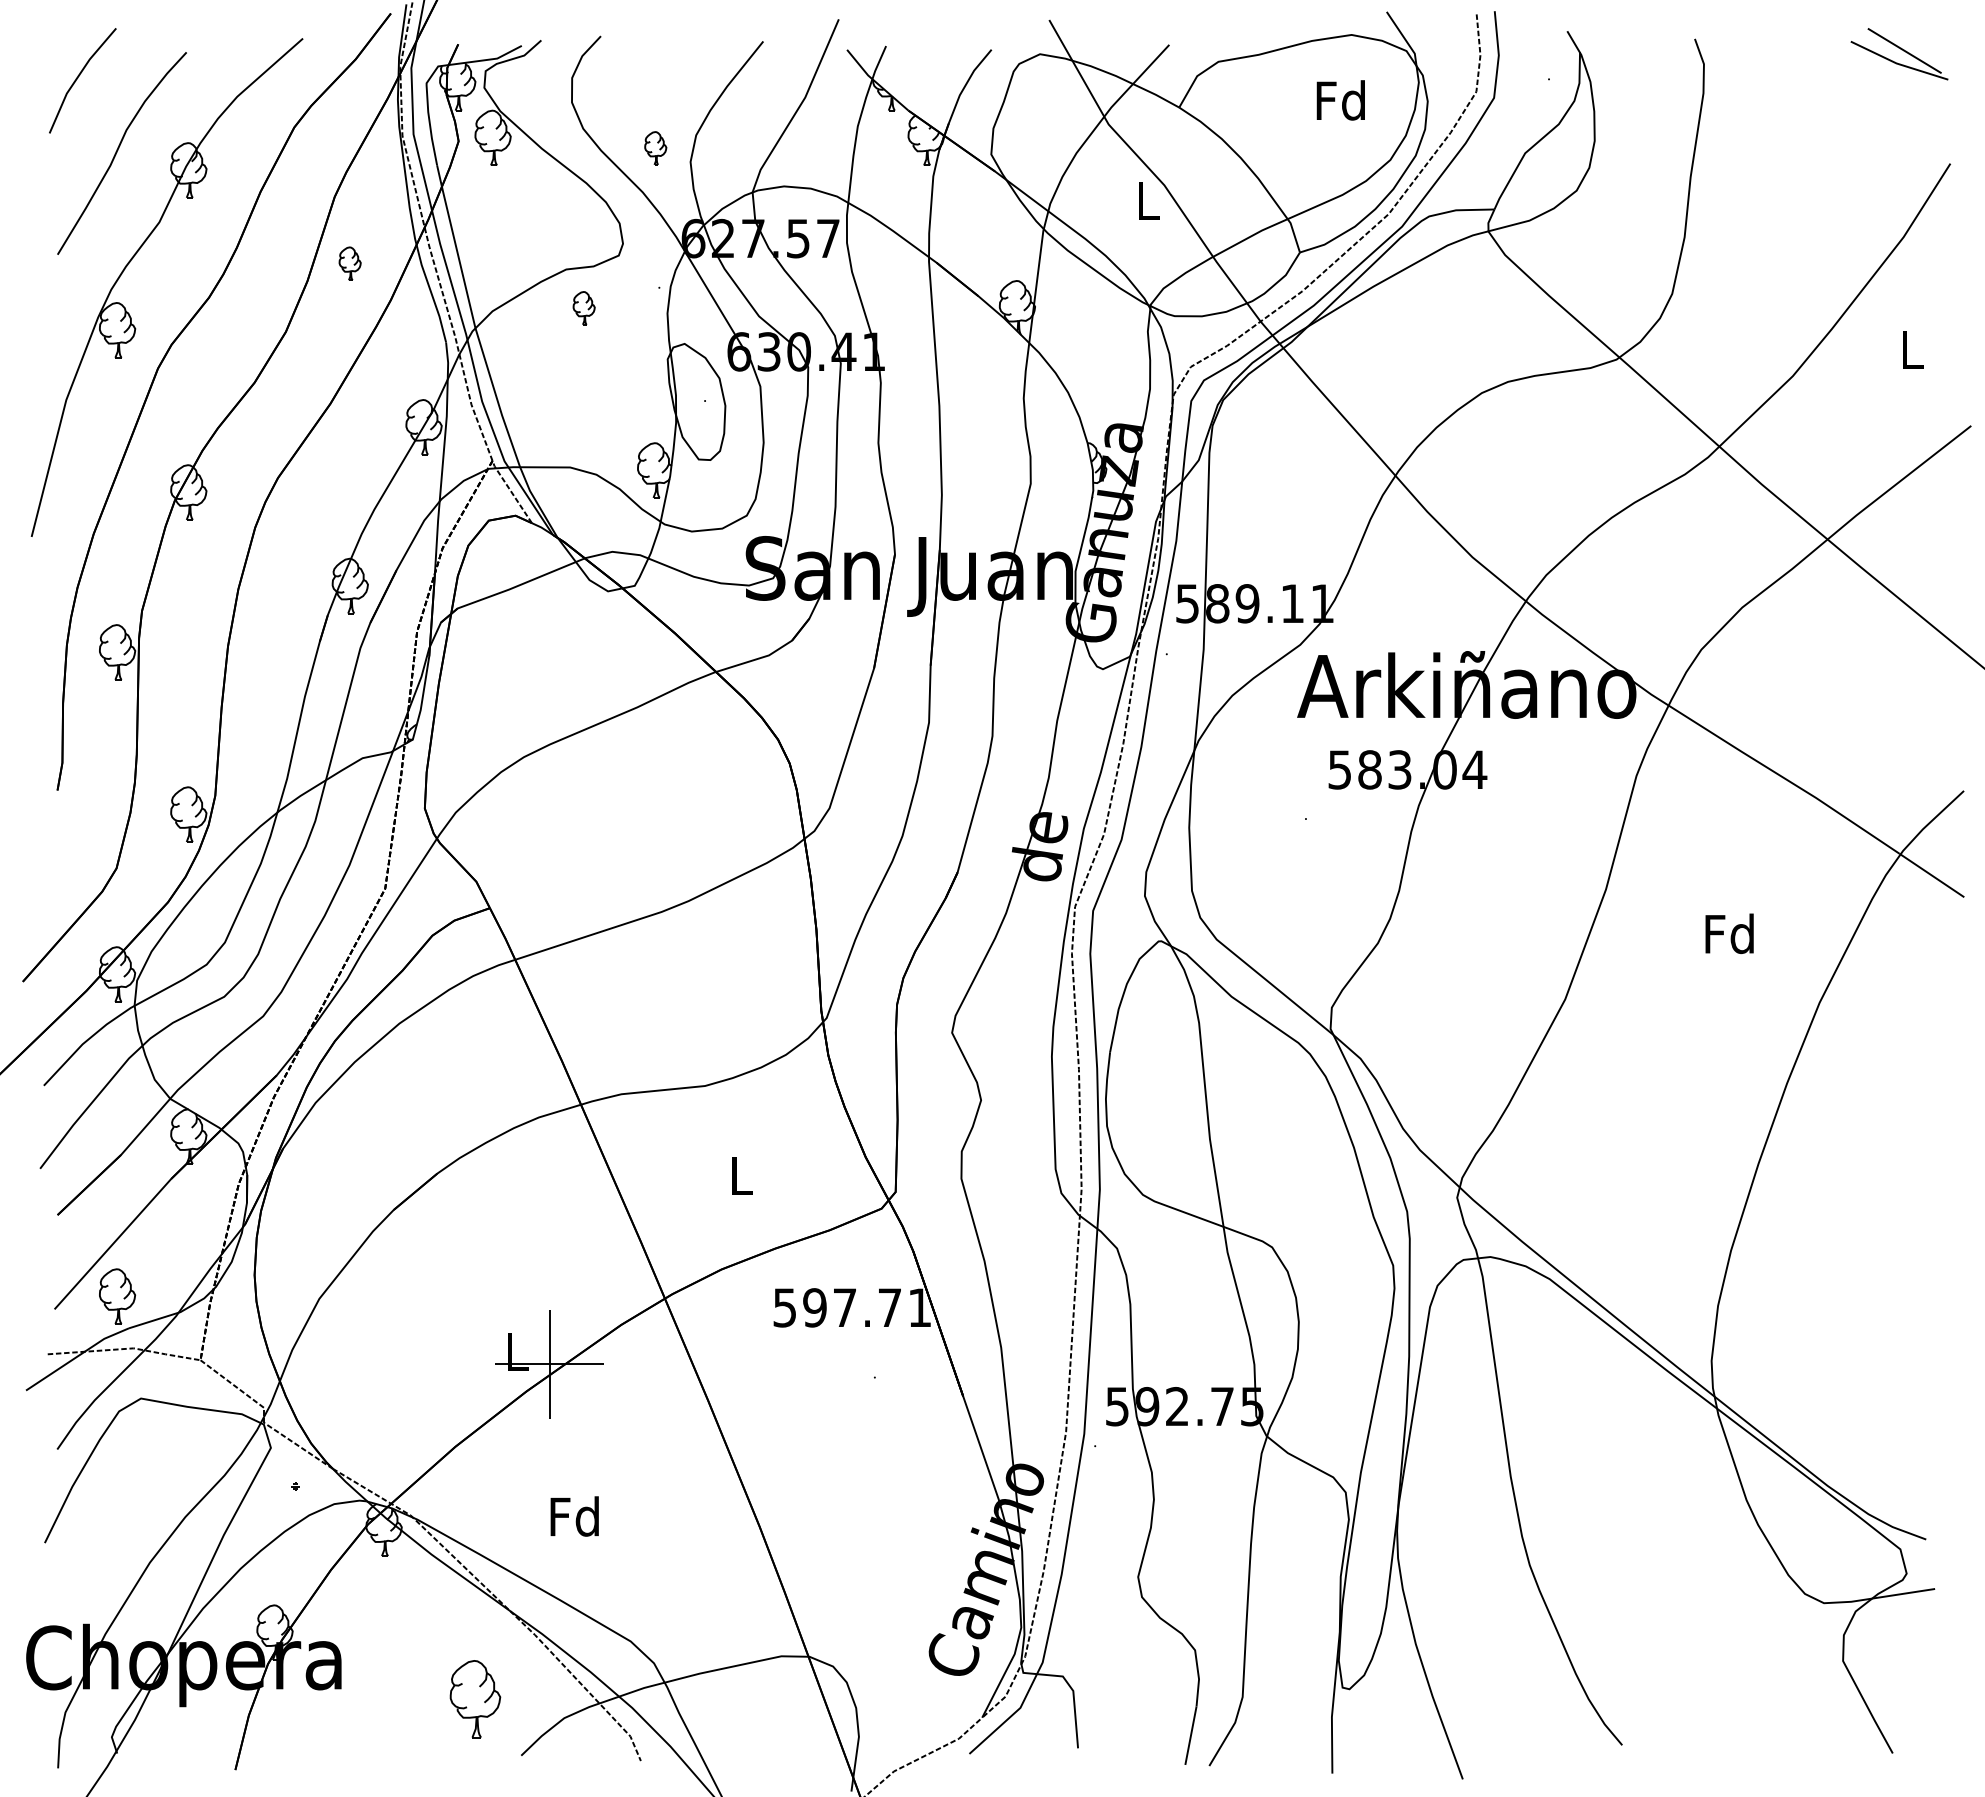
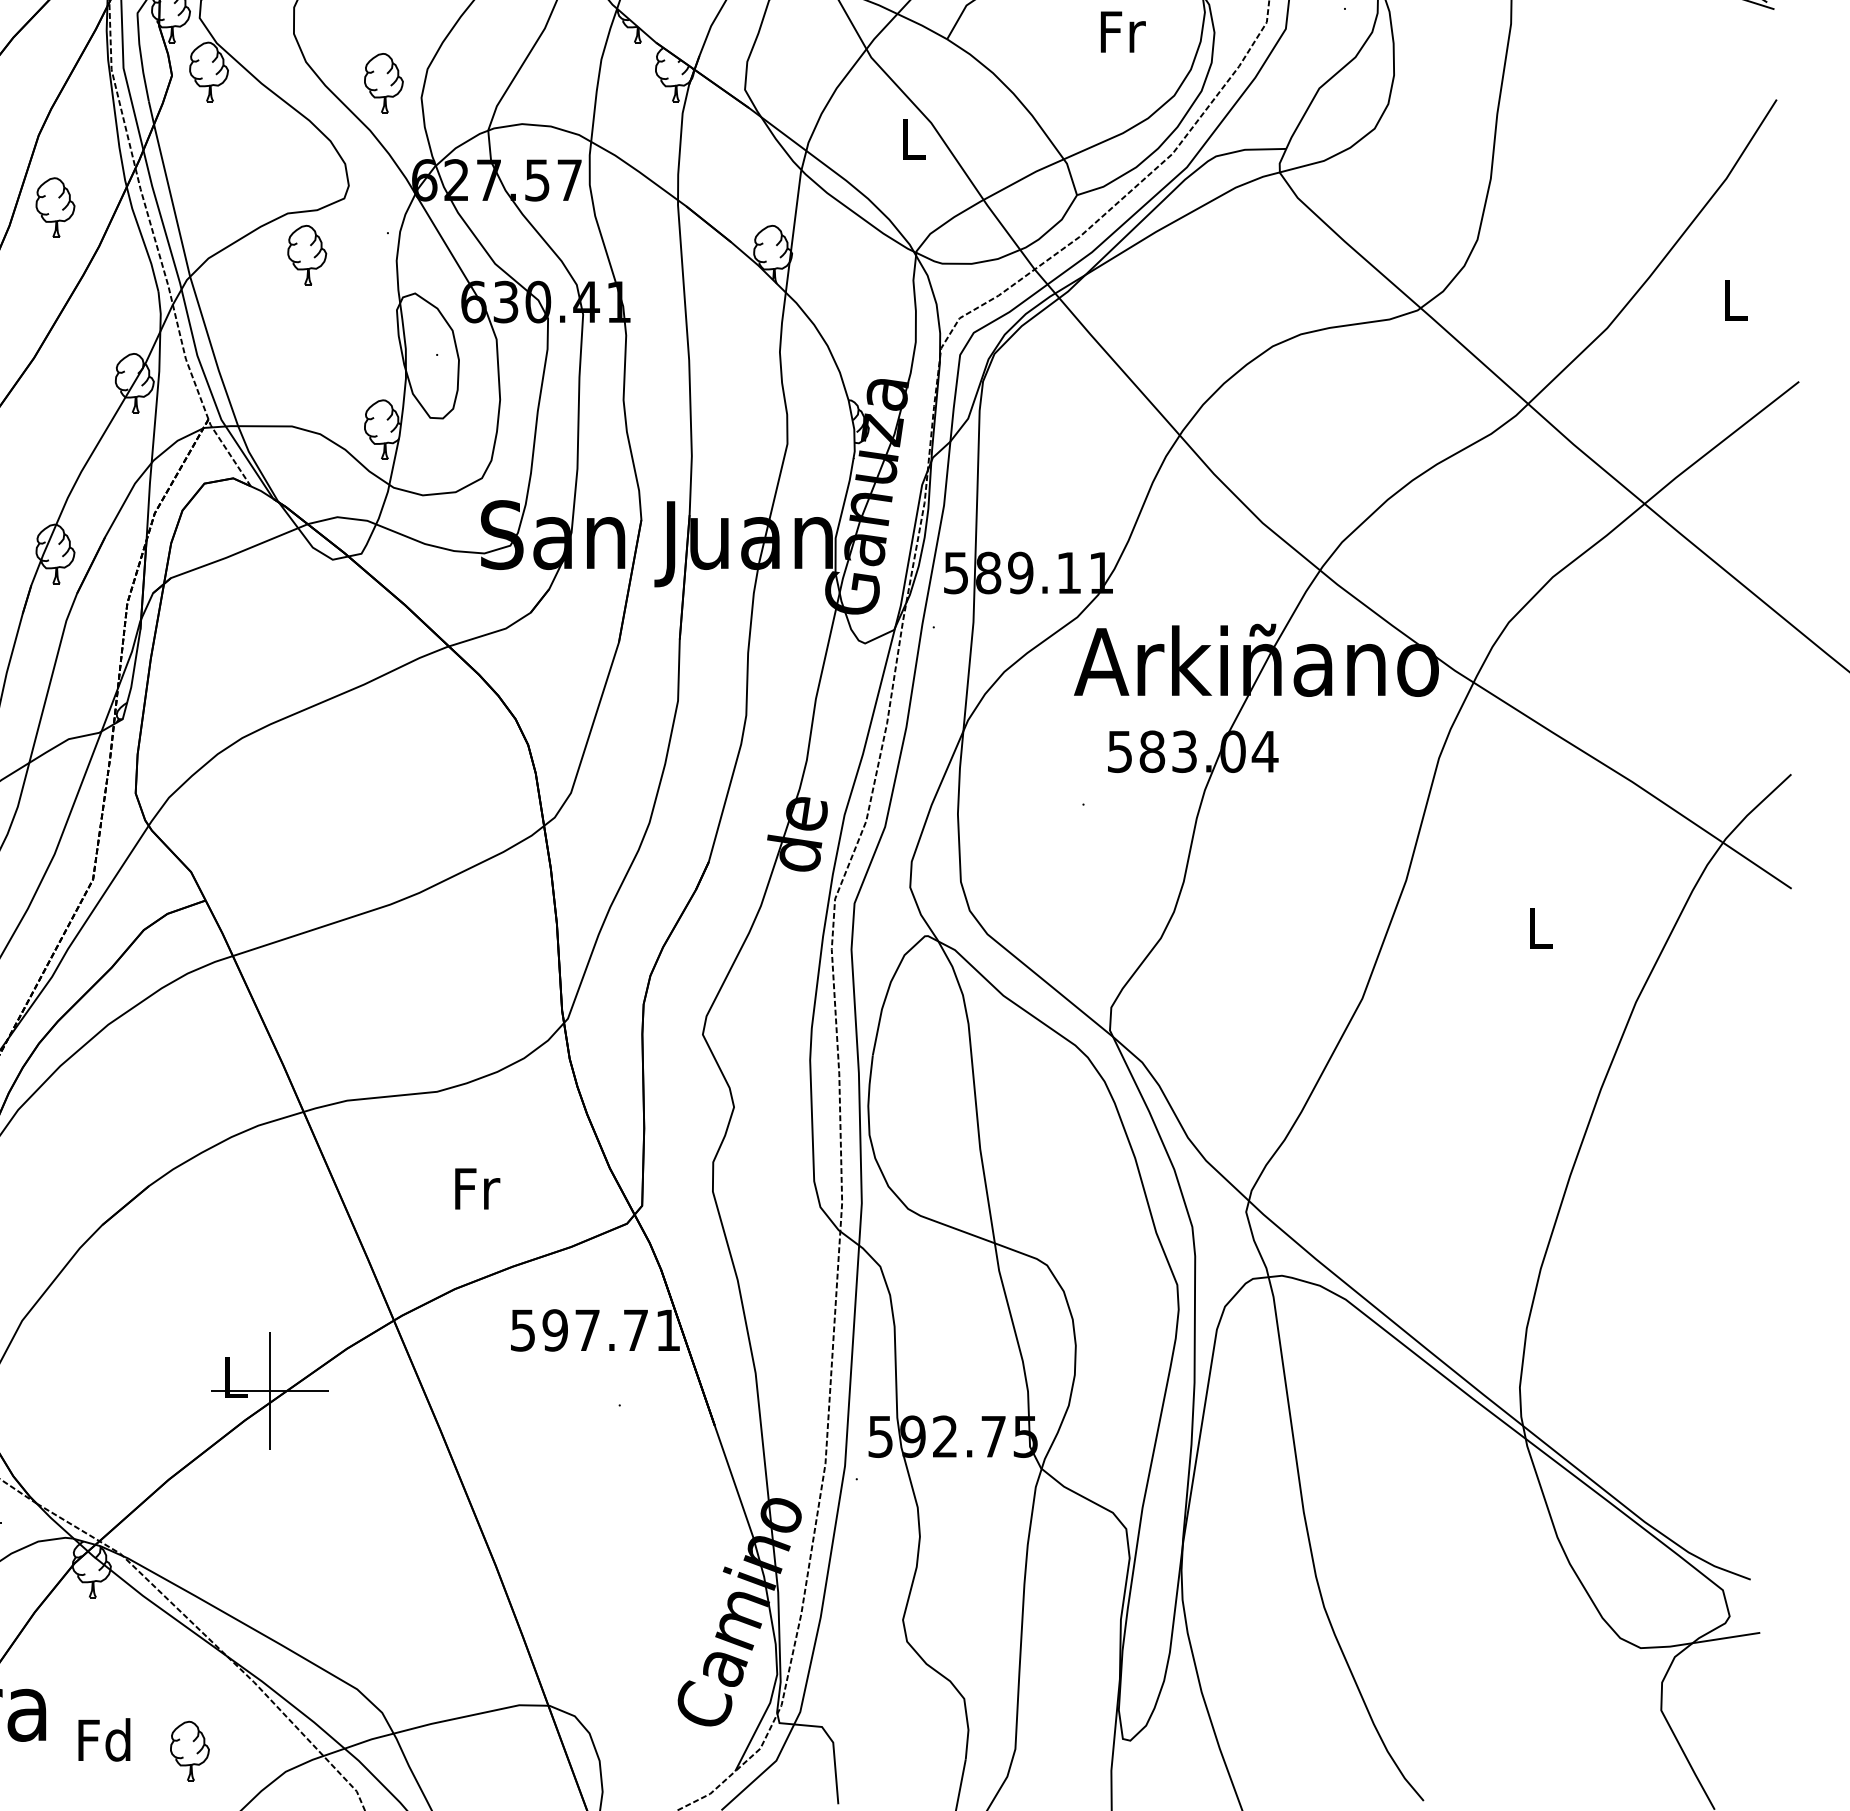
text: (1340, 100) -> (1120, 31), Fd -> Fr
part: (655, 148) -> (383, 83), size x1.67
part: (349, 263) -> (54, 207), size x1.67
part: (583, 308) -> (306, 255), size x1.67
text: (1729, 933) -> (1539, 927), Fd -> L
text: (742, 1176) -> (477, 1189), L -> Fr
text: (574, 1516) -> (104, 1739), moved
part: (474, 1698) -> (189, 1750), size x0.71

